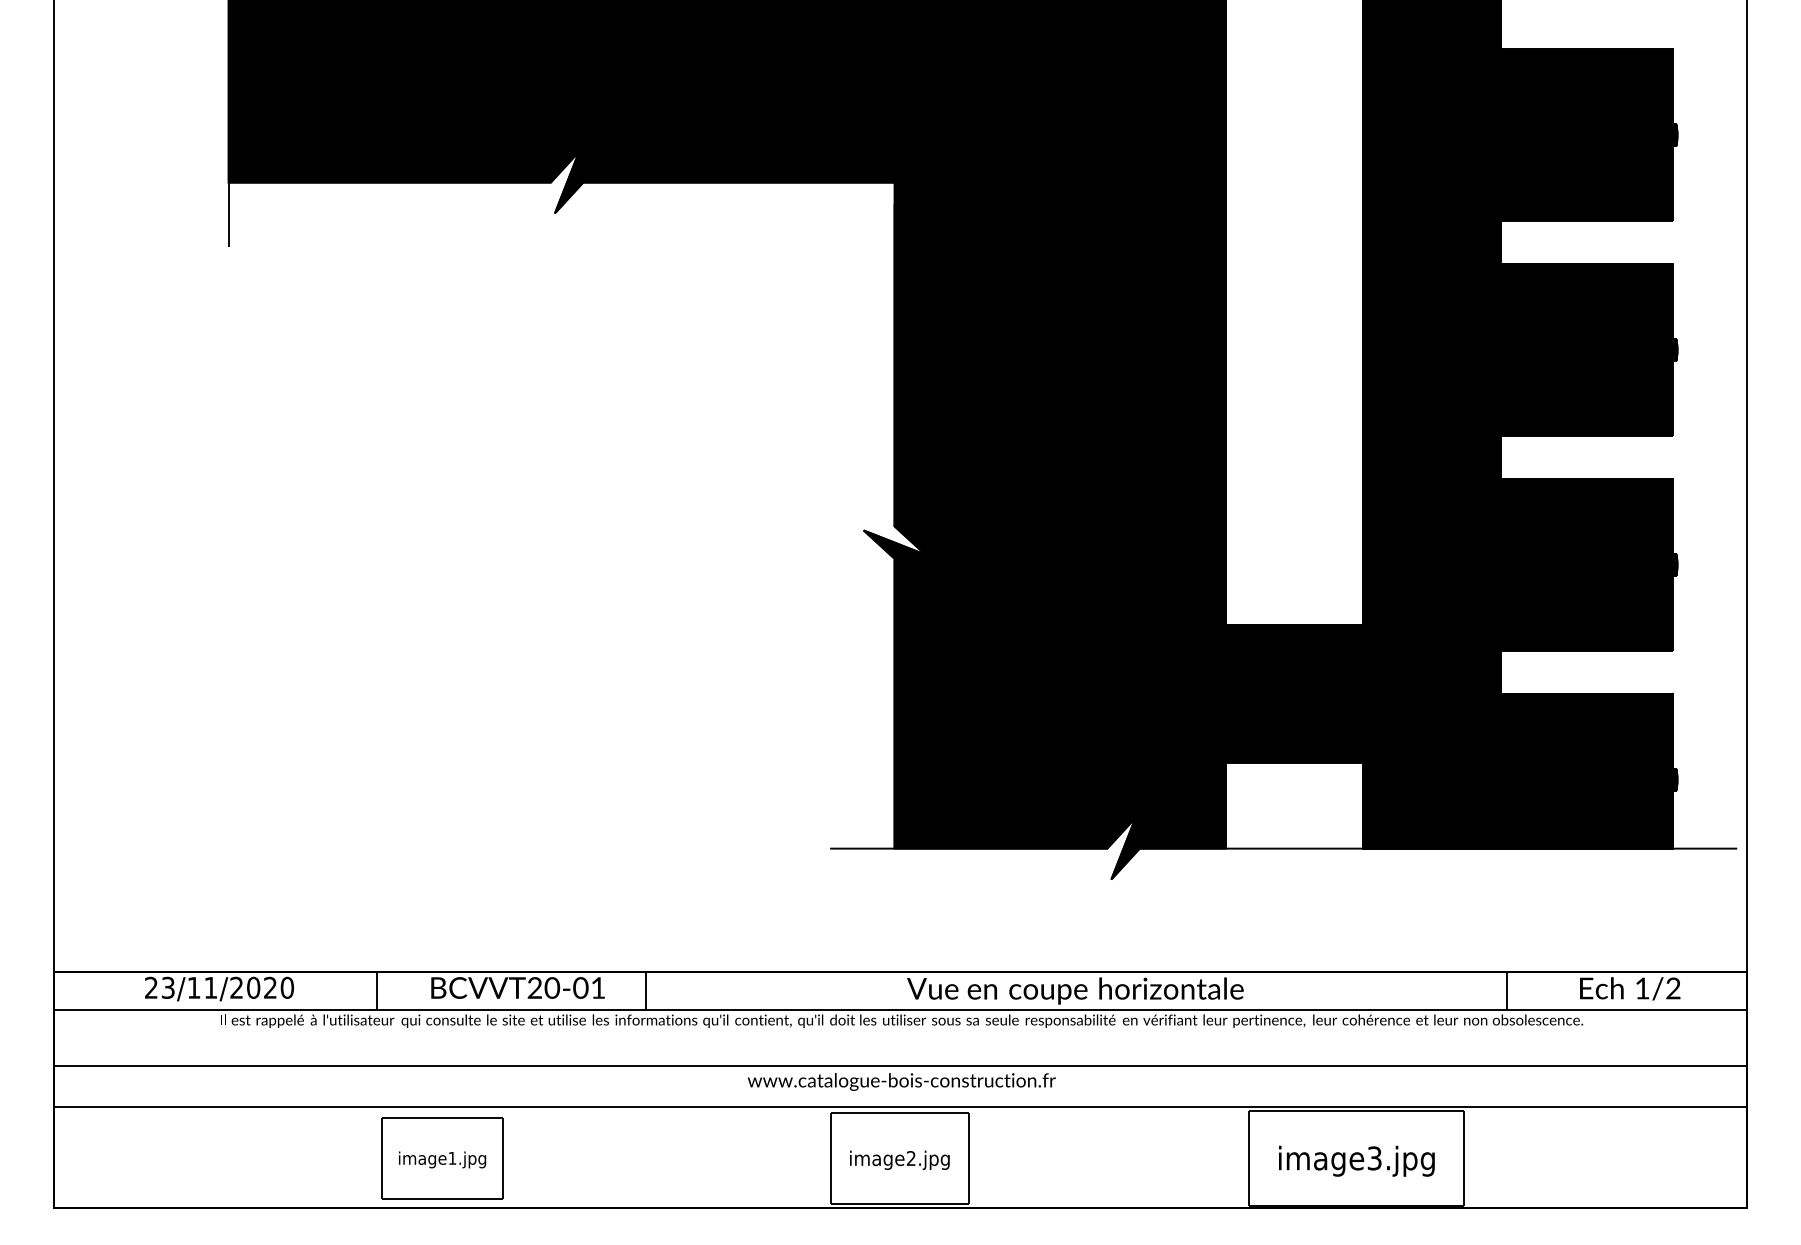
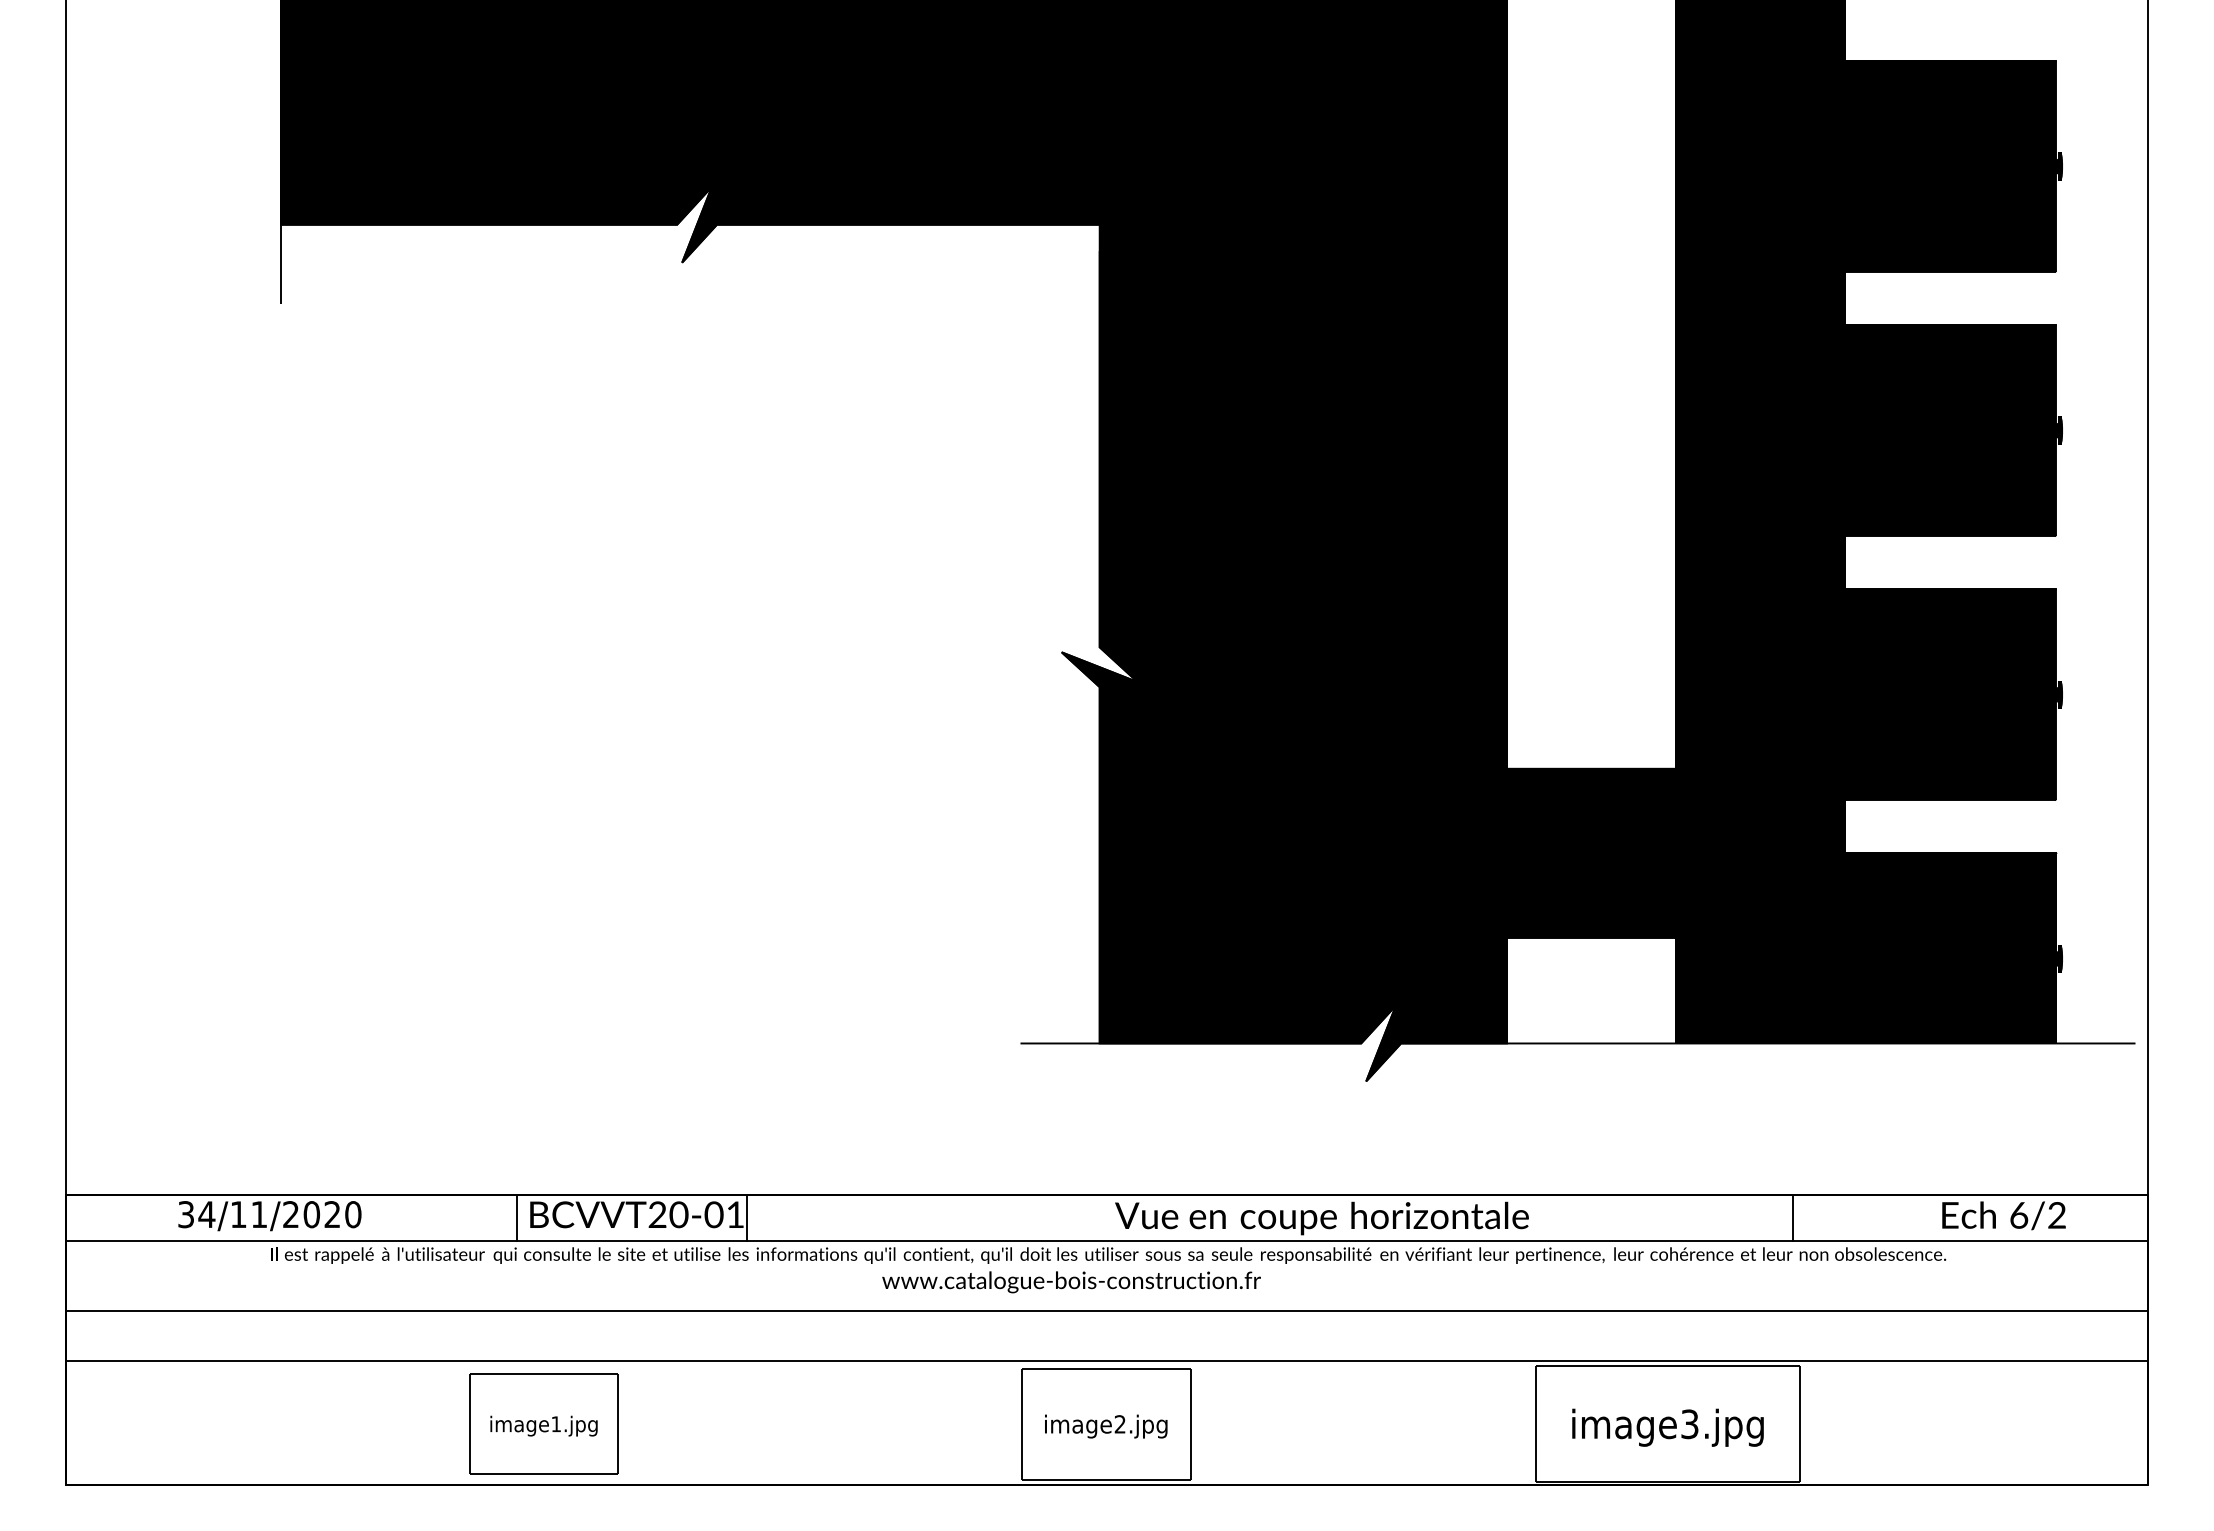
text: (159, 987) -> (196, 1214), 23/11/2020 -> 34/11/2020
text: (1642, 988) -> (2019, 1215), 1/2 -> 6/2
line: (377, 990) -> (517, 1217), moved
line: (645, 990) -> (746, 1217), moved
line: (1506, 990) -> (1793, 1217), moved
text: (901, 1082) -> (1071, 1282), moved

